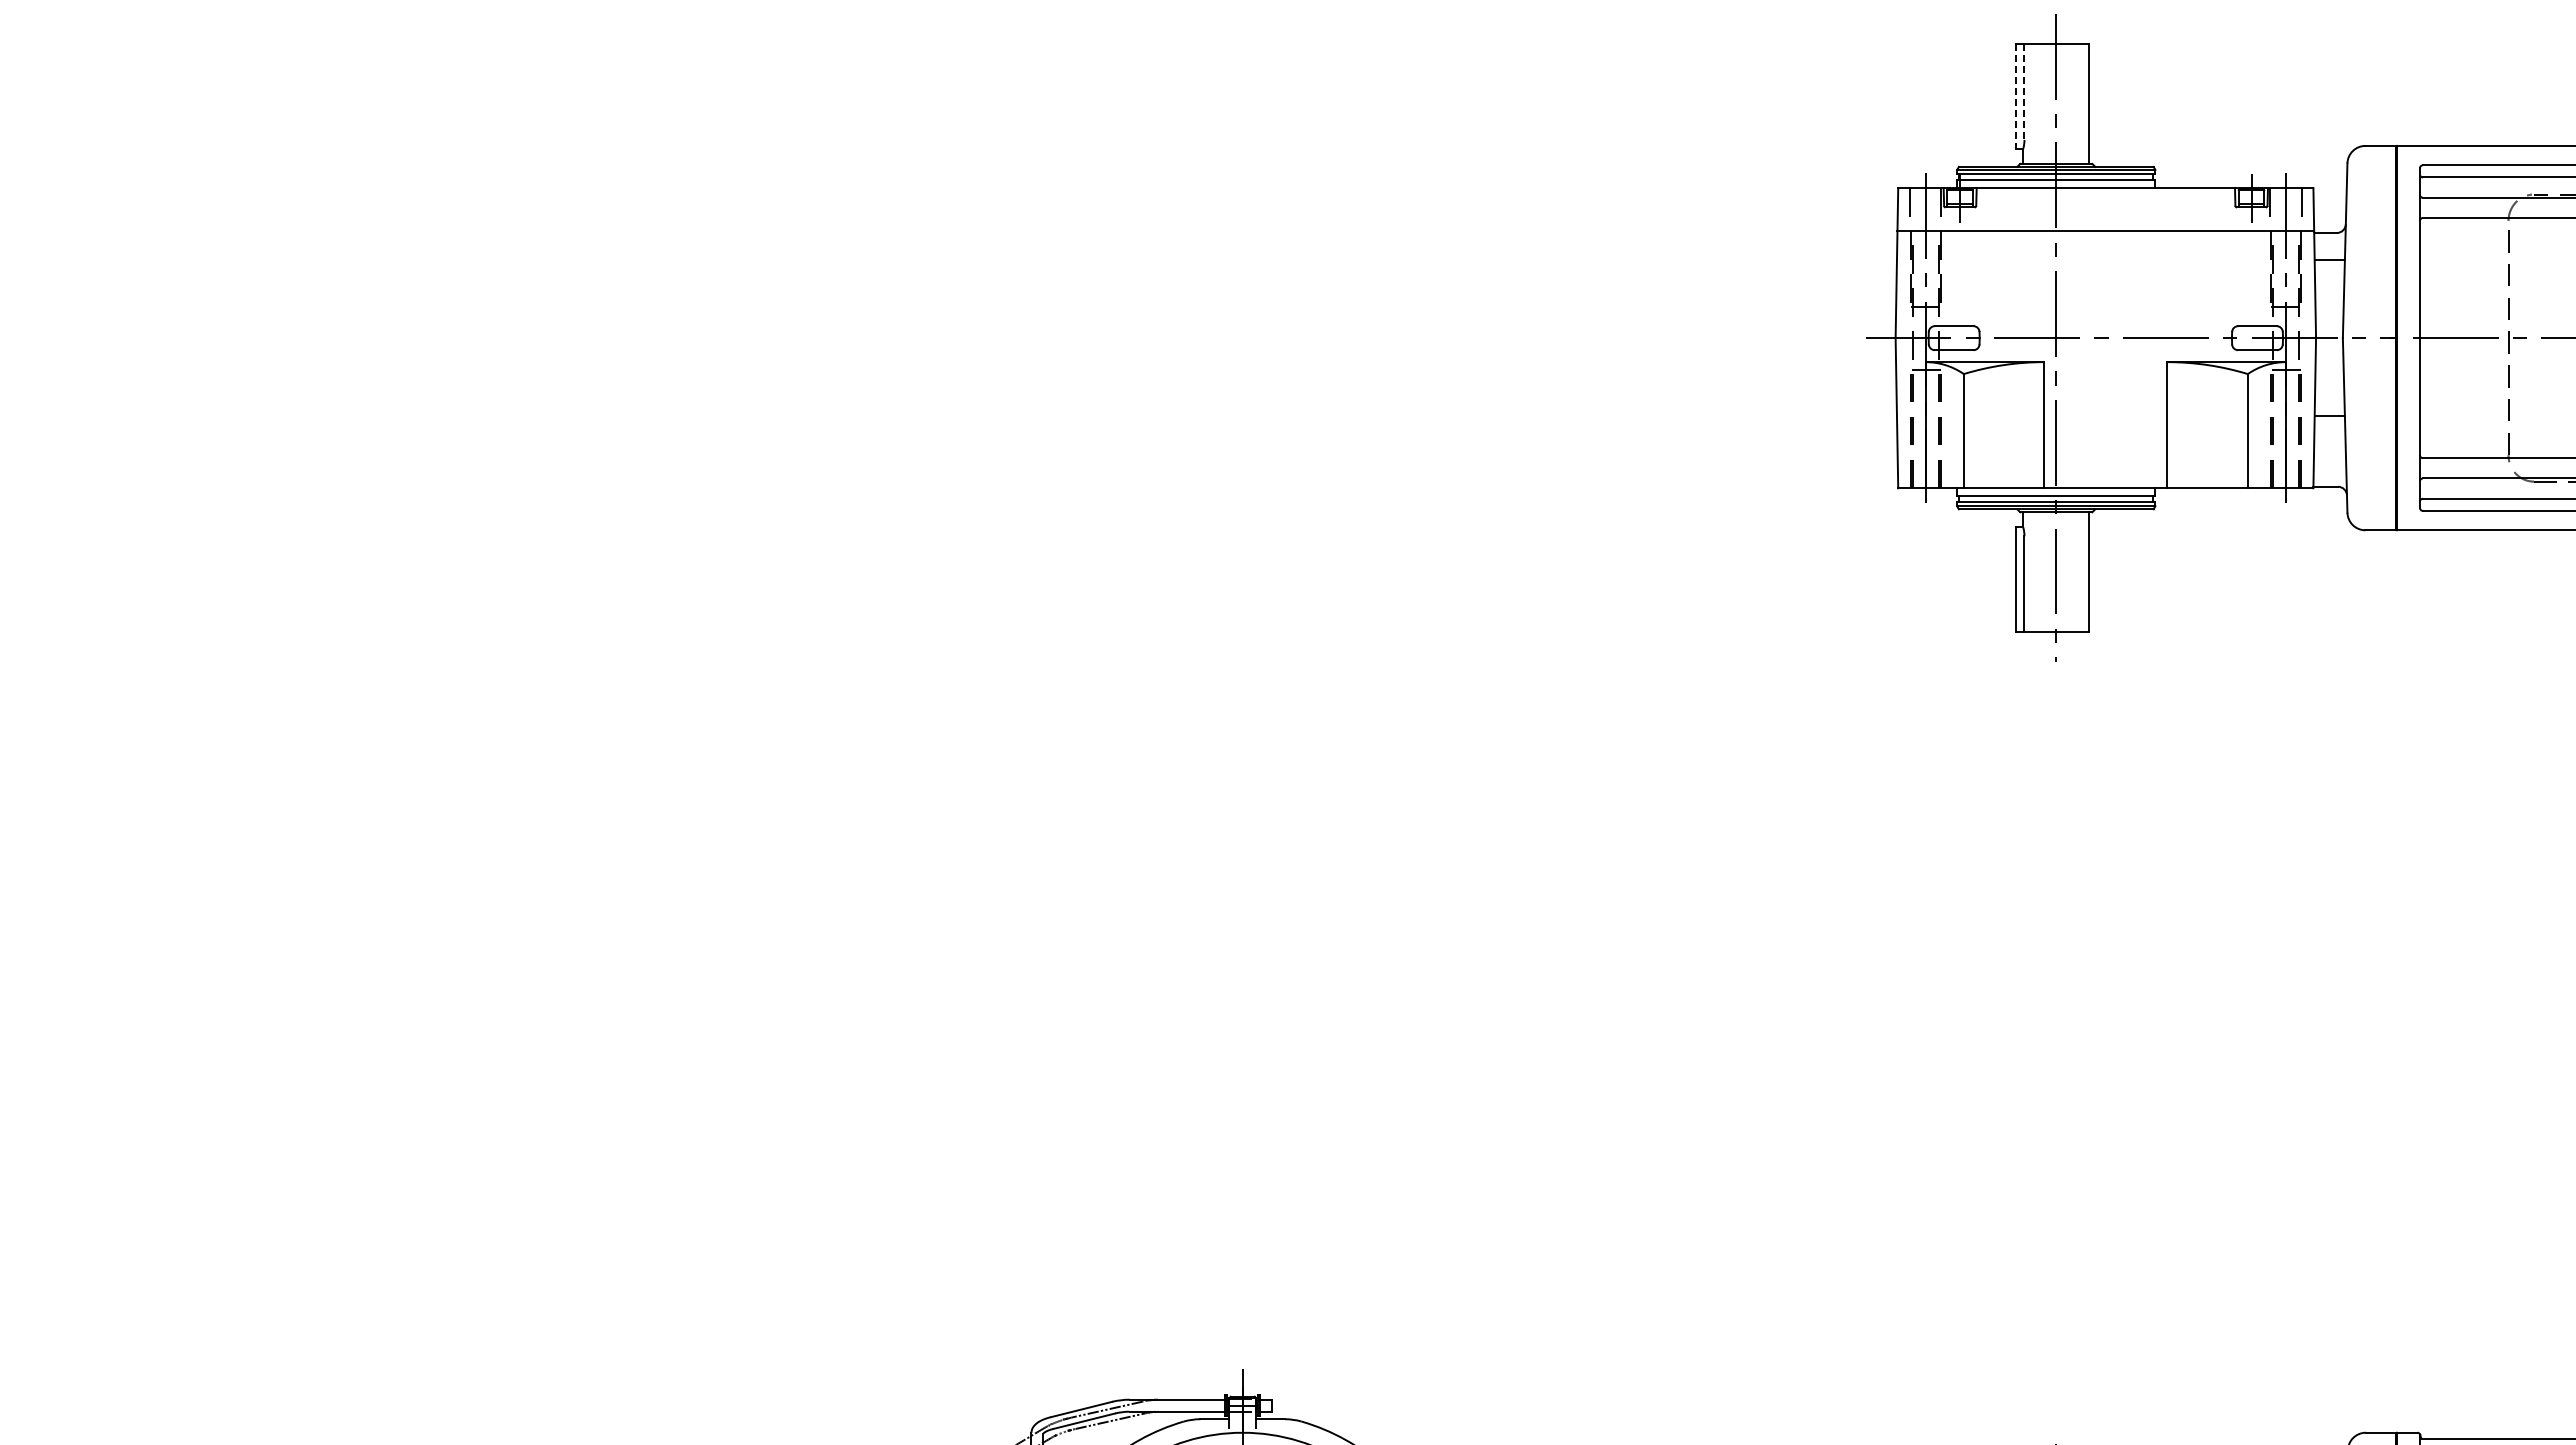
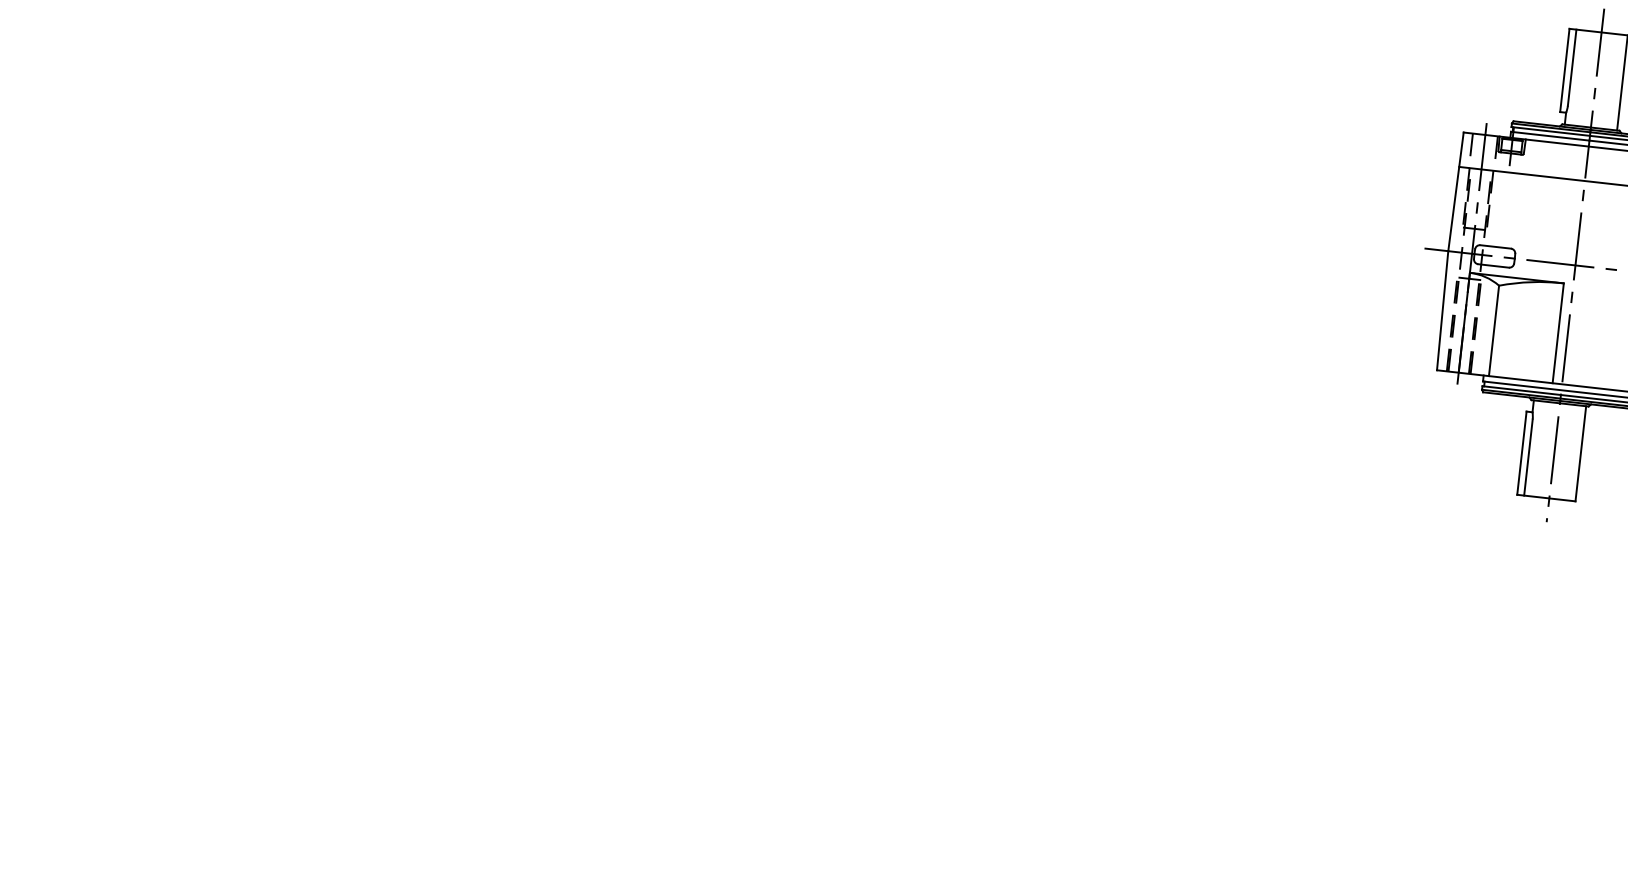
line: (2024, 92) -> (1572, 68), dashed -> solid
line: (2015, 96) -> (1564, 70), dashed -> solid

